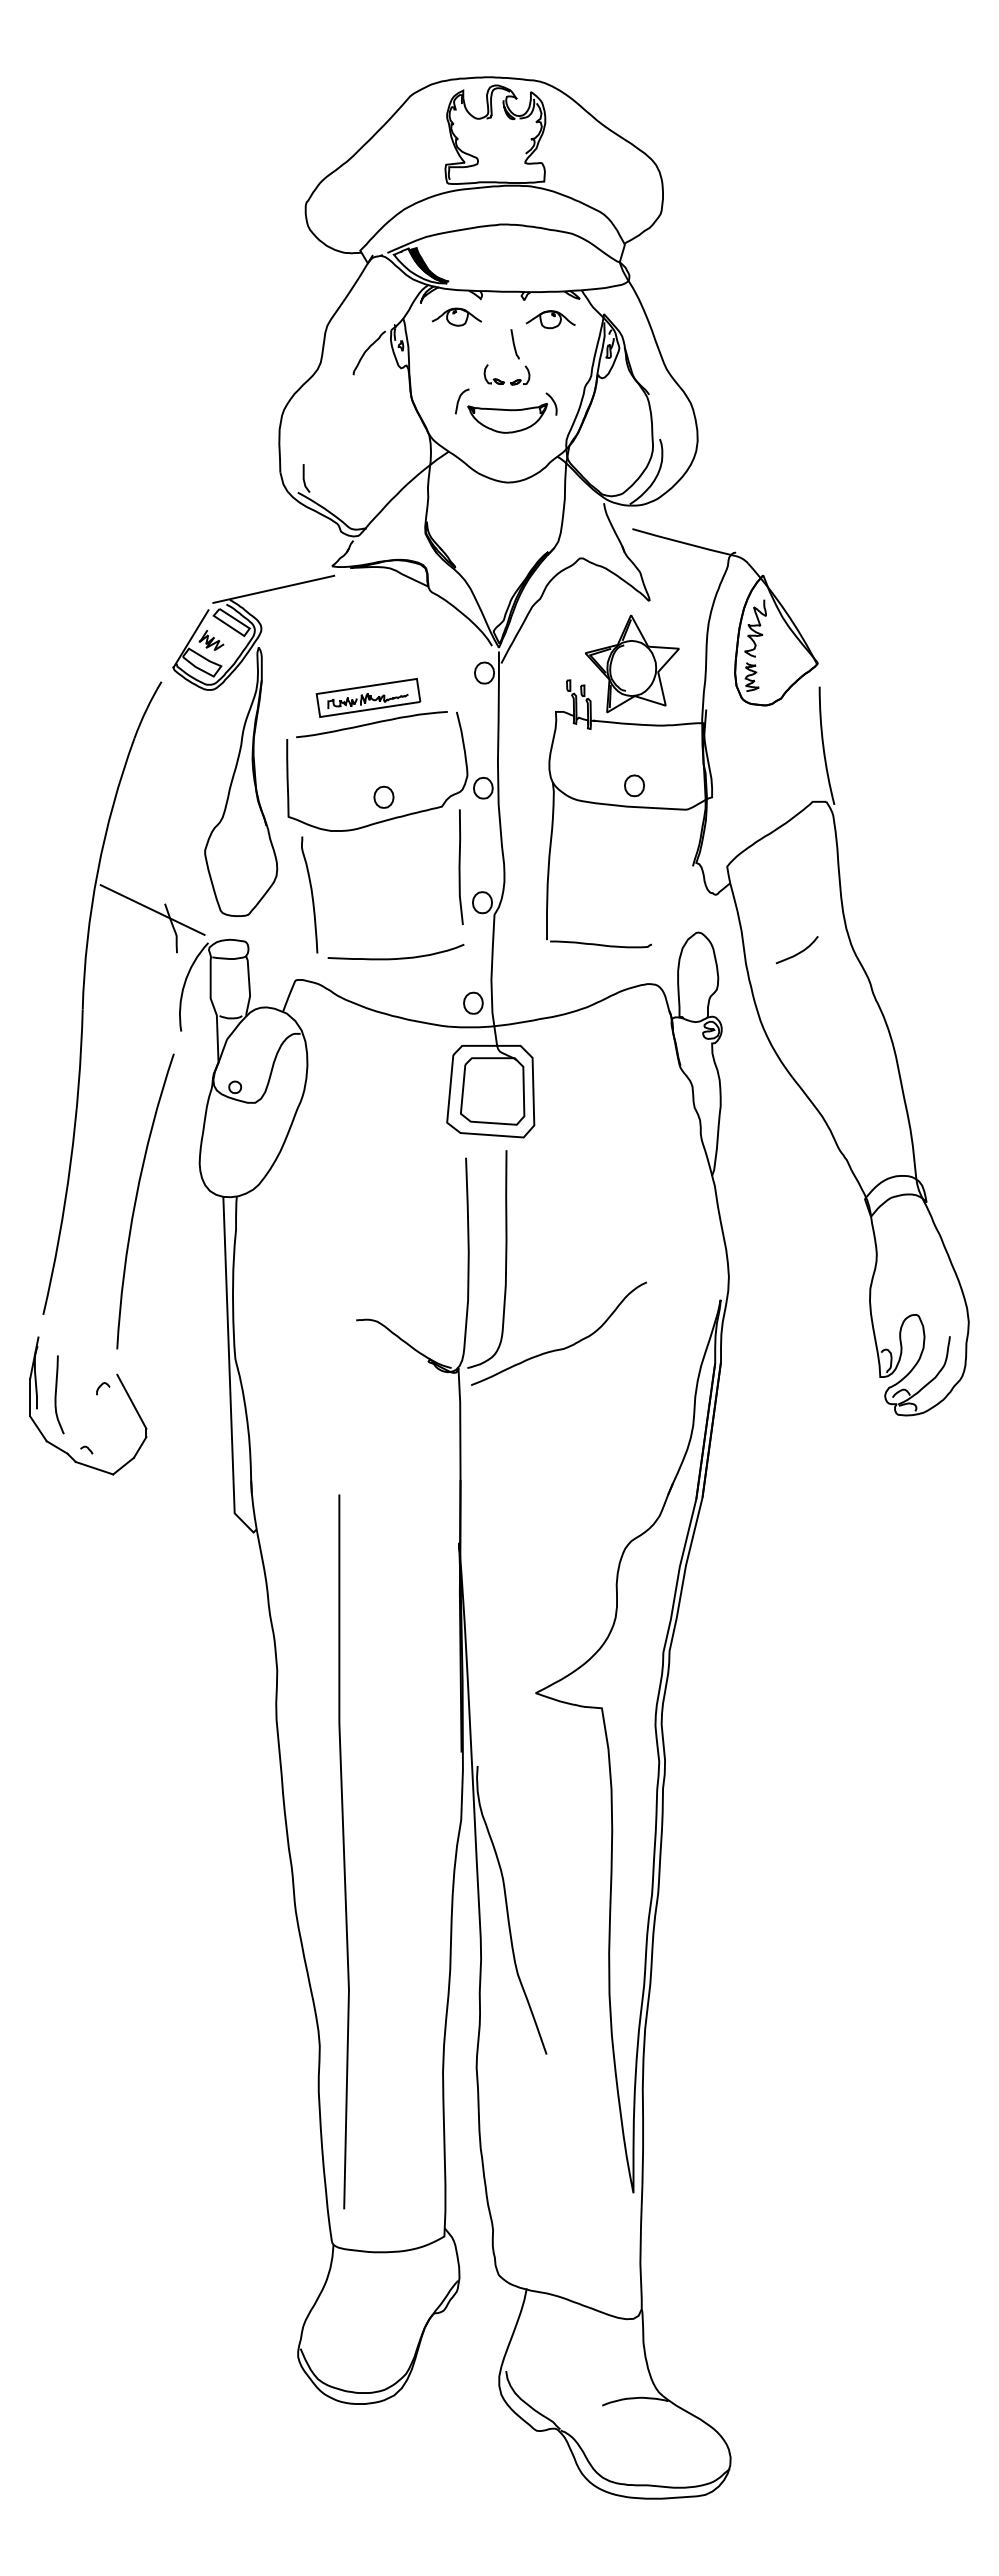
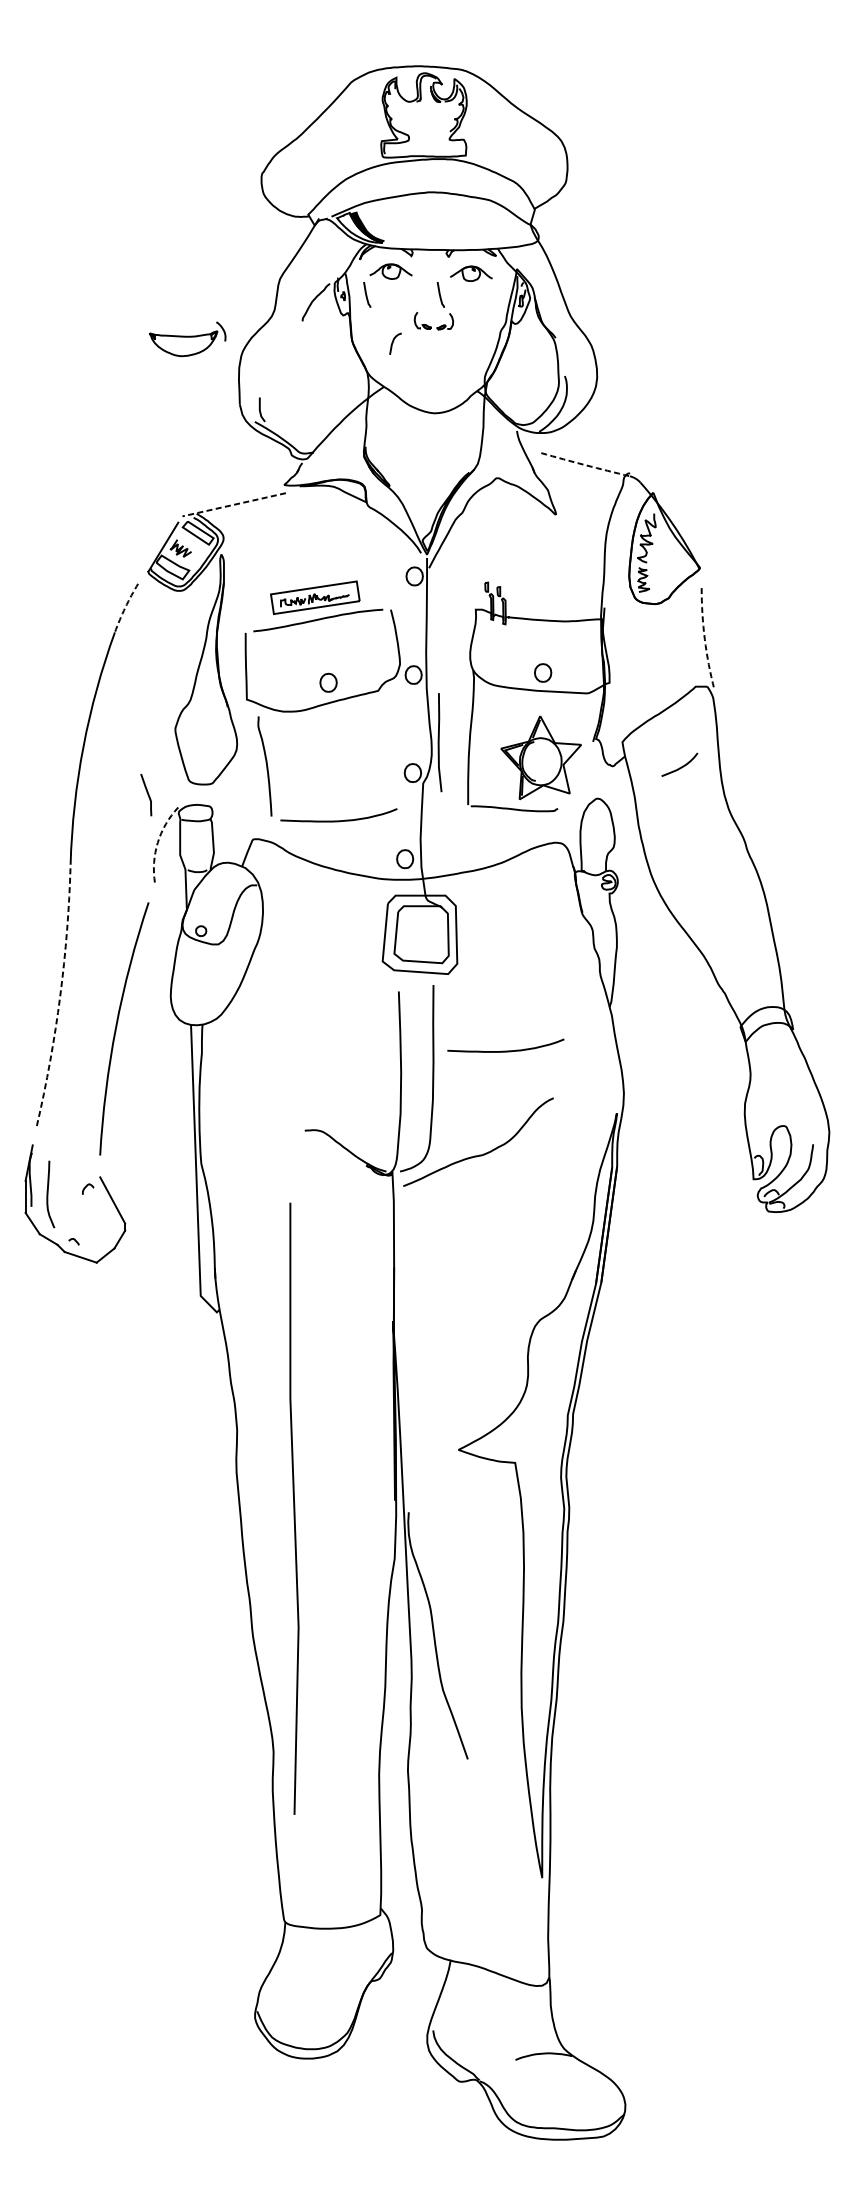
curve: (428, 344) -> (366, 295), added
part: (512, 412) -> (187, 338), moved
arc: (683, 543) -> (585, 465), solid -> dashed
line: (273, 589) -> (233, 504), solid -> dashed
part: (631, 663) -> (540, 757), moved
arc: (146, 709) -> (125, 607), solid -> dashed
arc: (823, 746) -> (704, 639), solid -> dashed
line: (460, 866) -> (439, 742), moved
line: (152, 909) -> (130, 778), removed
curve: (798, 952) -> (680, 766), moved
arc: (184, 984) -> (157, 843), solid -> dashed
arc: (70, 1163) -> (60, 996), solid -> dashed
curve: (593, 1226) -> (507, 1050), added
line: (343, 1851) -> (293, 1508), moved

